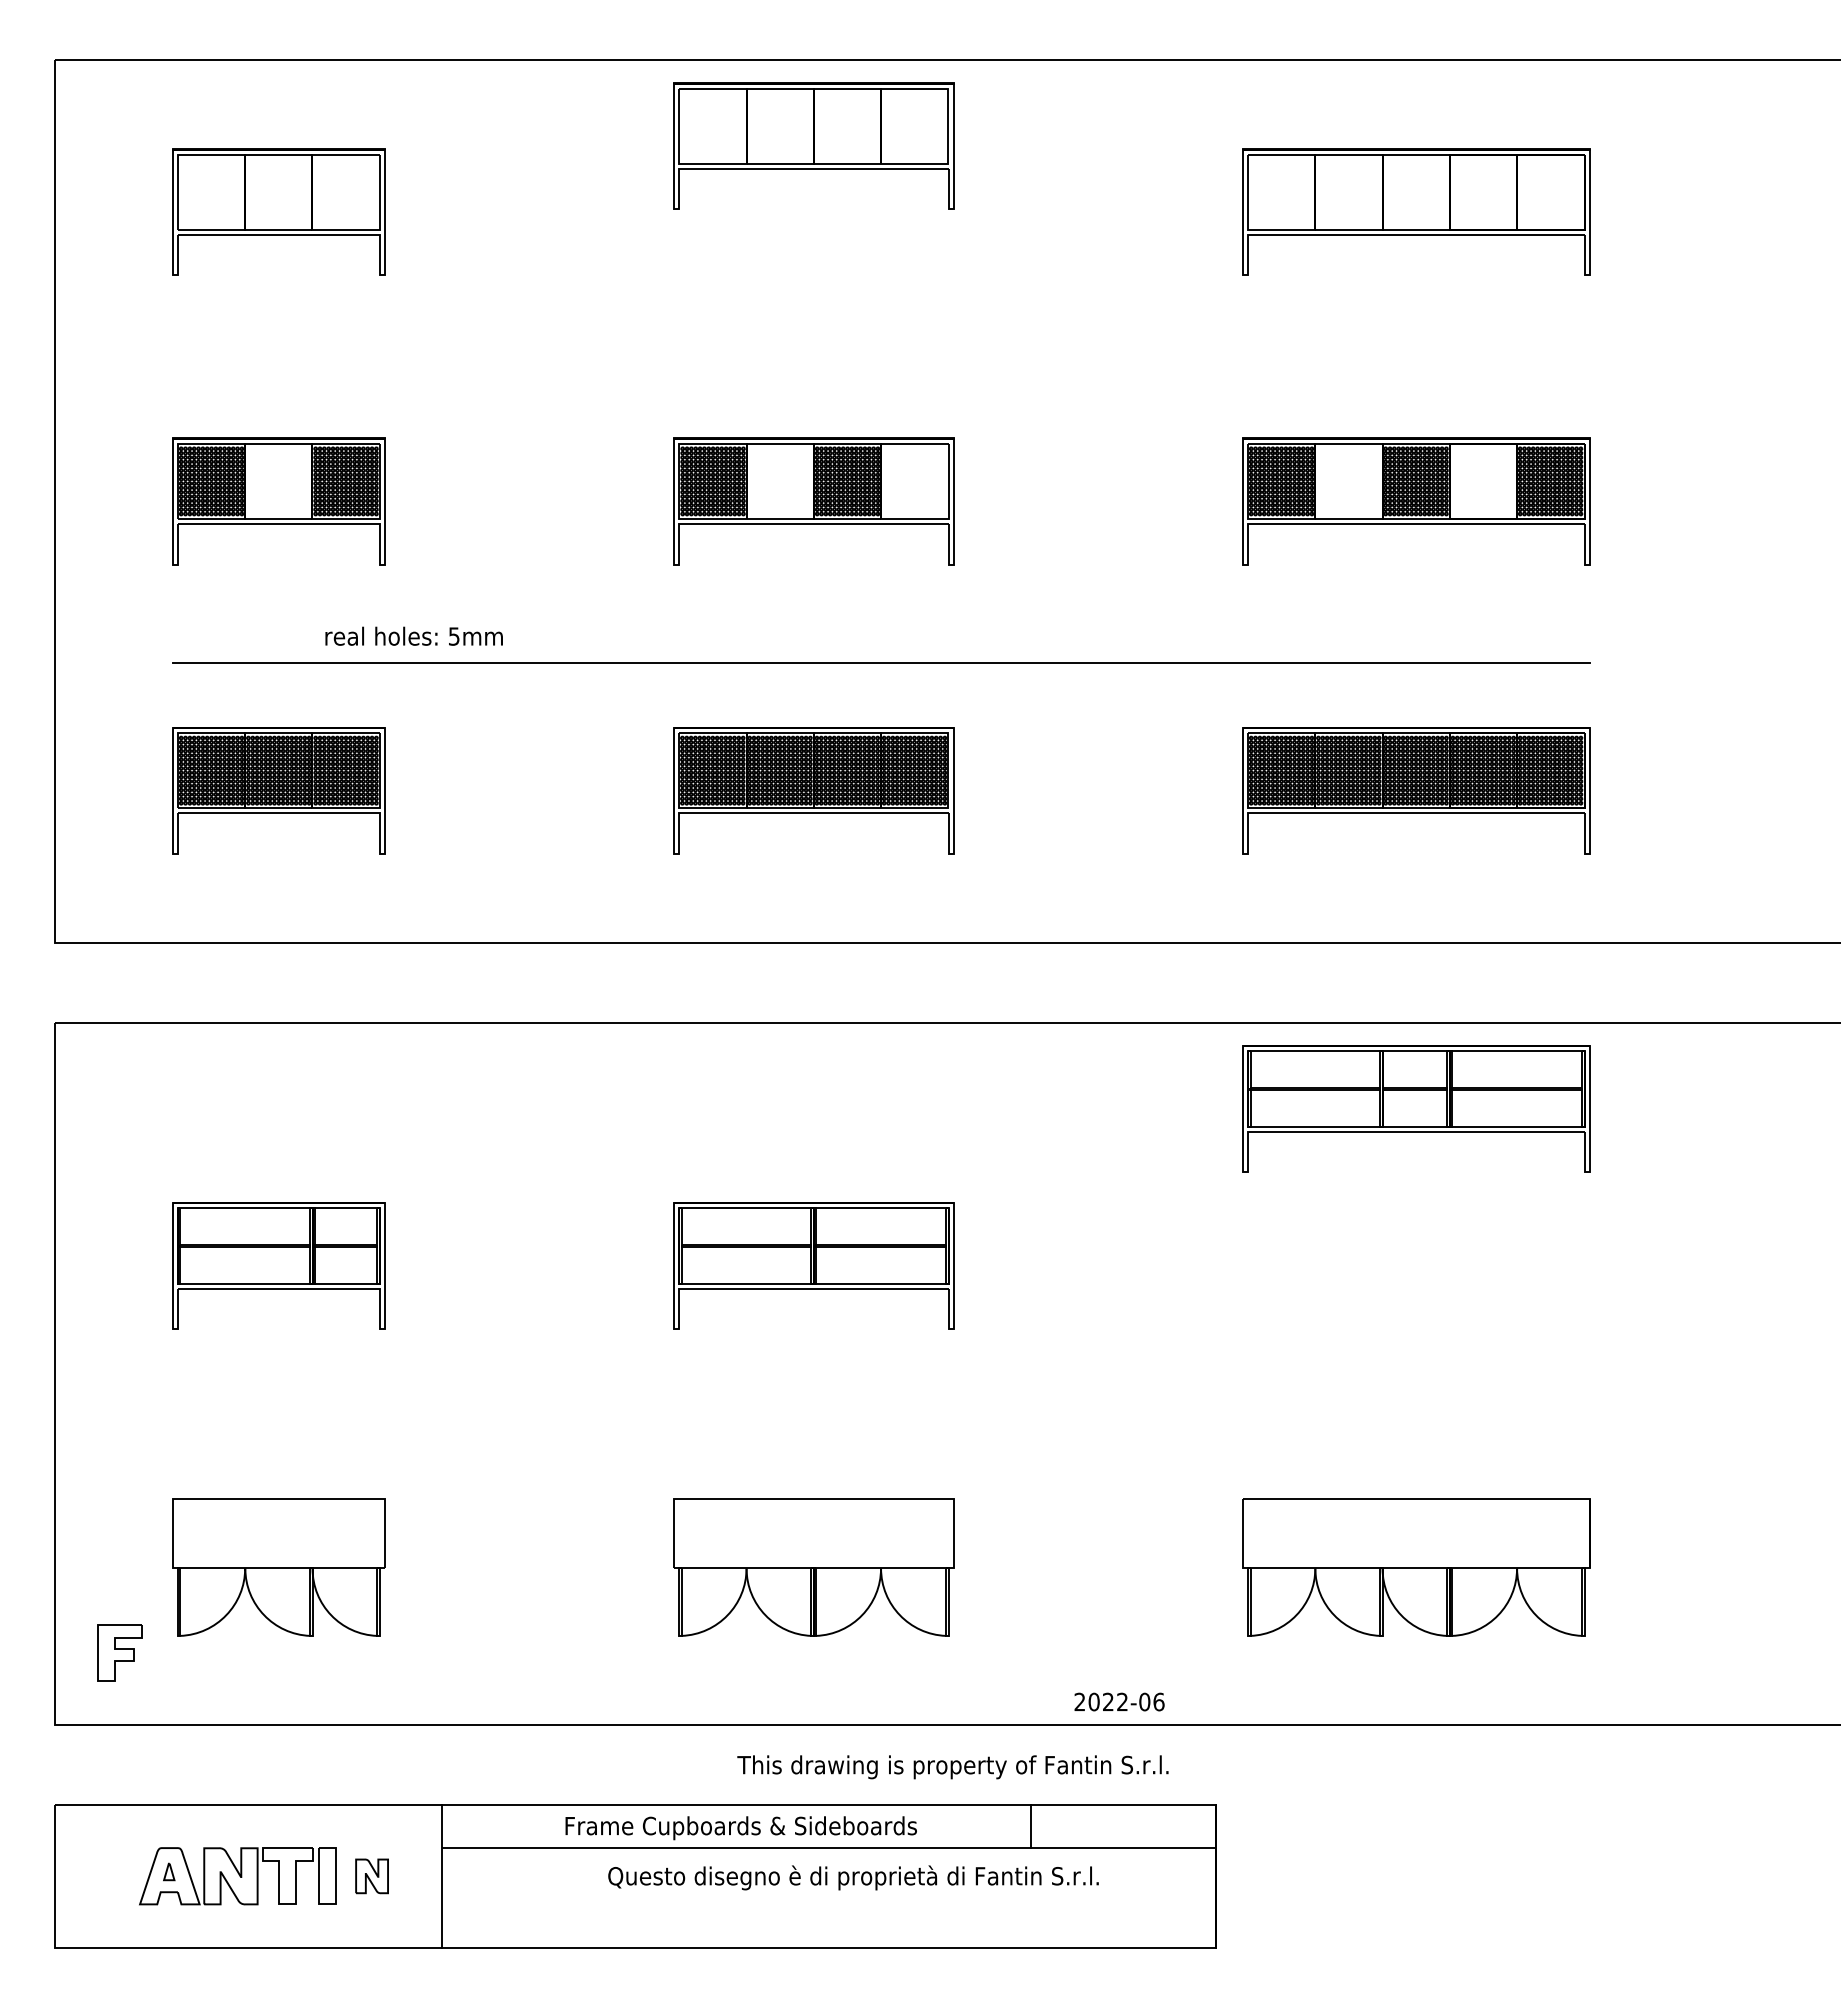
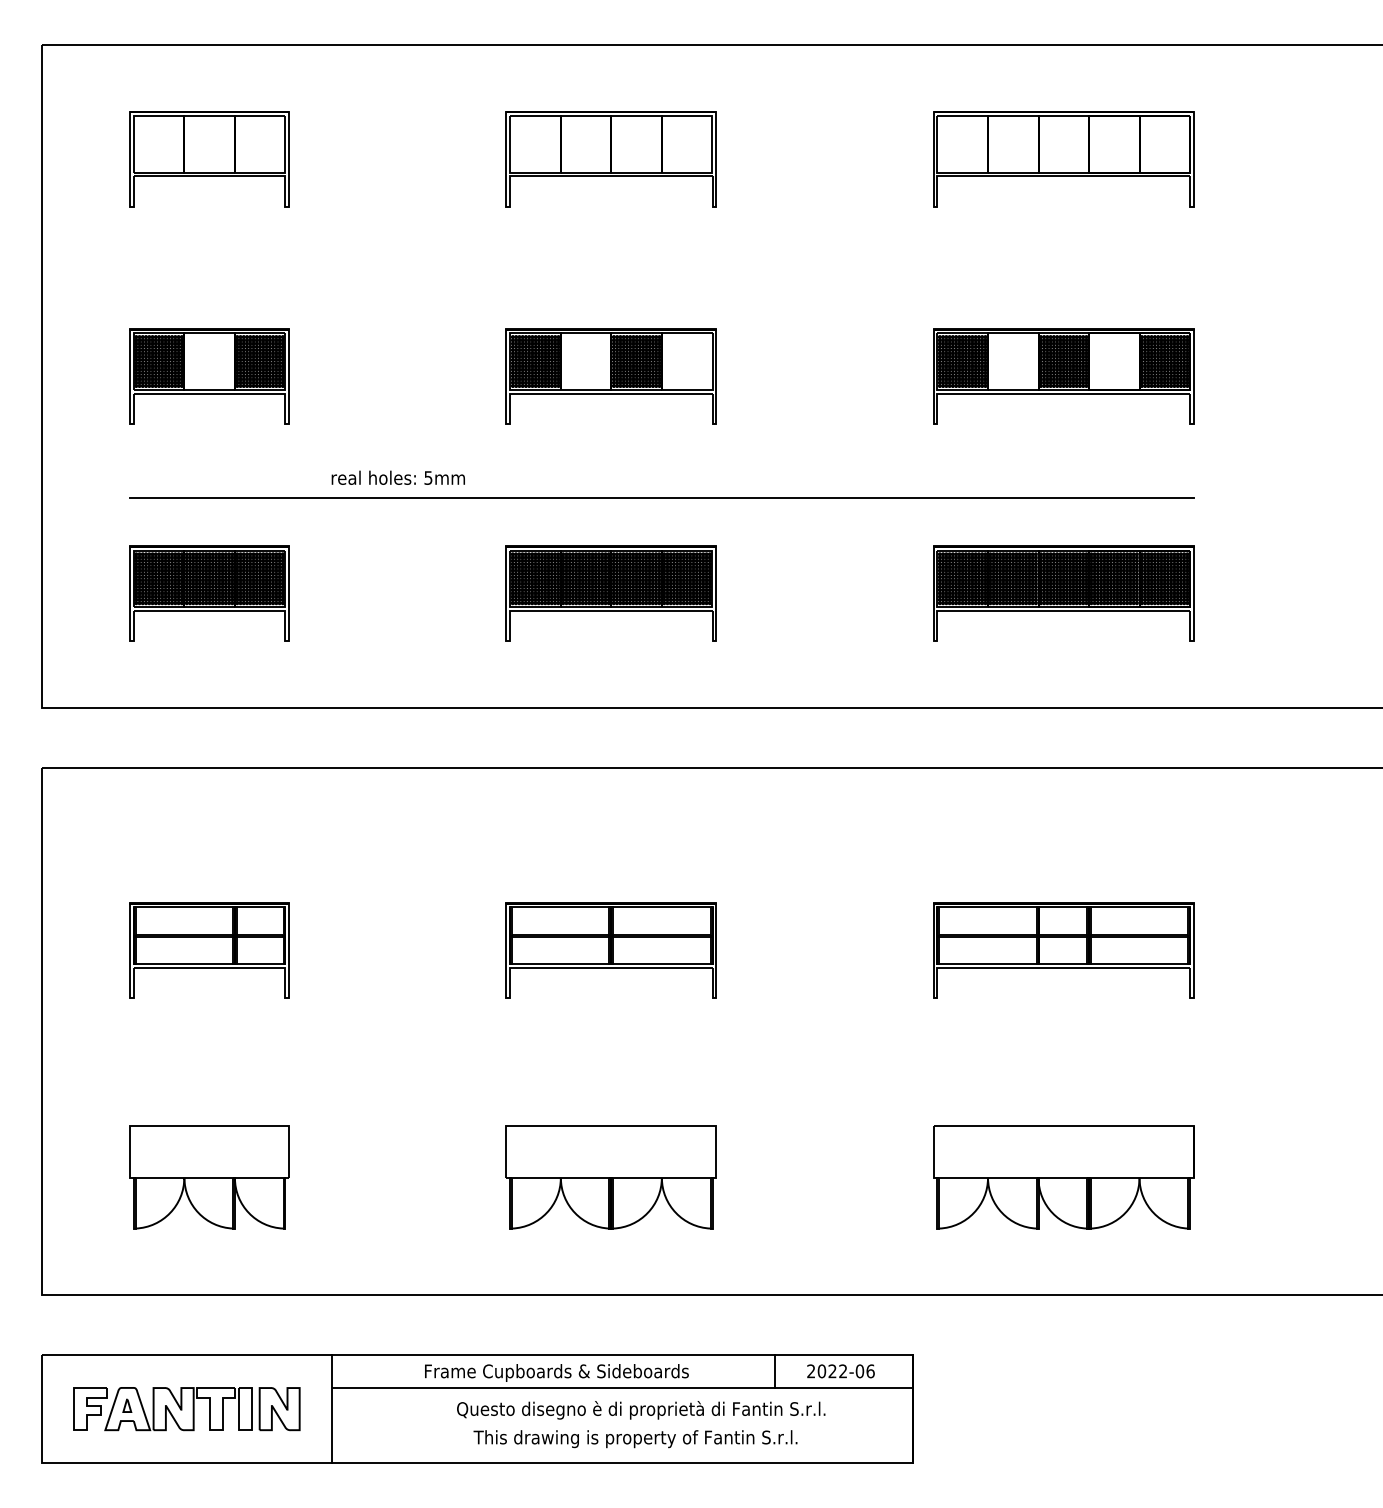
part: (813, 145) -> (611, 158), moved
text: (413, 635) -> (397, 477), moved
part: (1416, 1108) -> (1063, 950), moved
part: (119, 1652) -> (90, 1408), moved
text: (1119, 1701) -> (840, 1370), moved
text: (952, 1767) -> (635, 1439), moved
part: (371, 1876) -> (279, 1409), size x1.67

